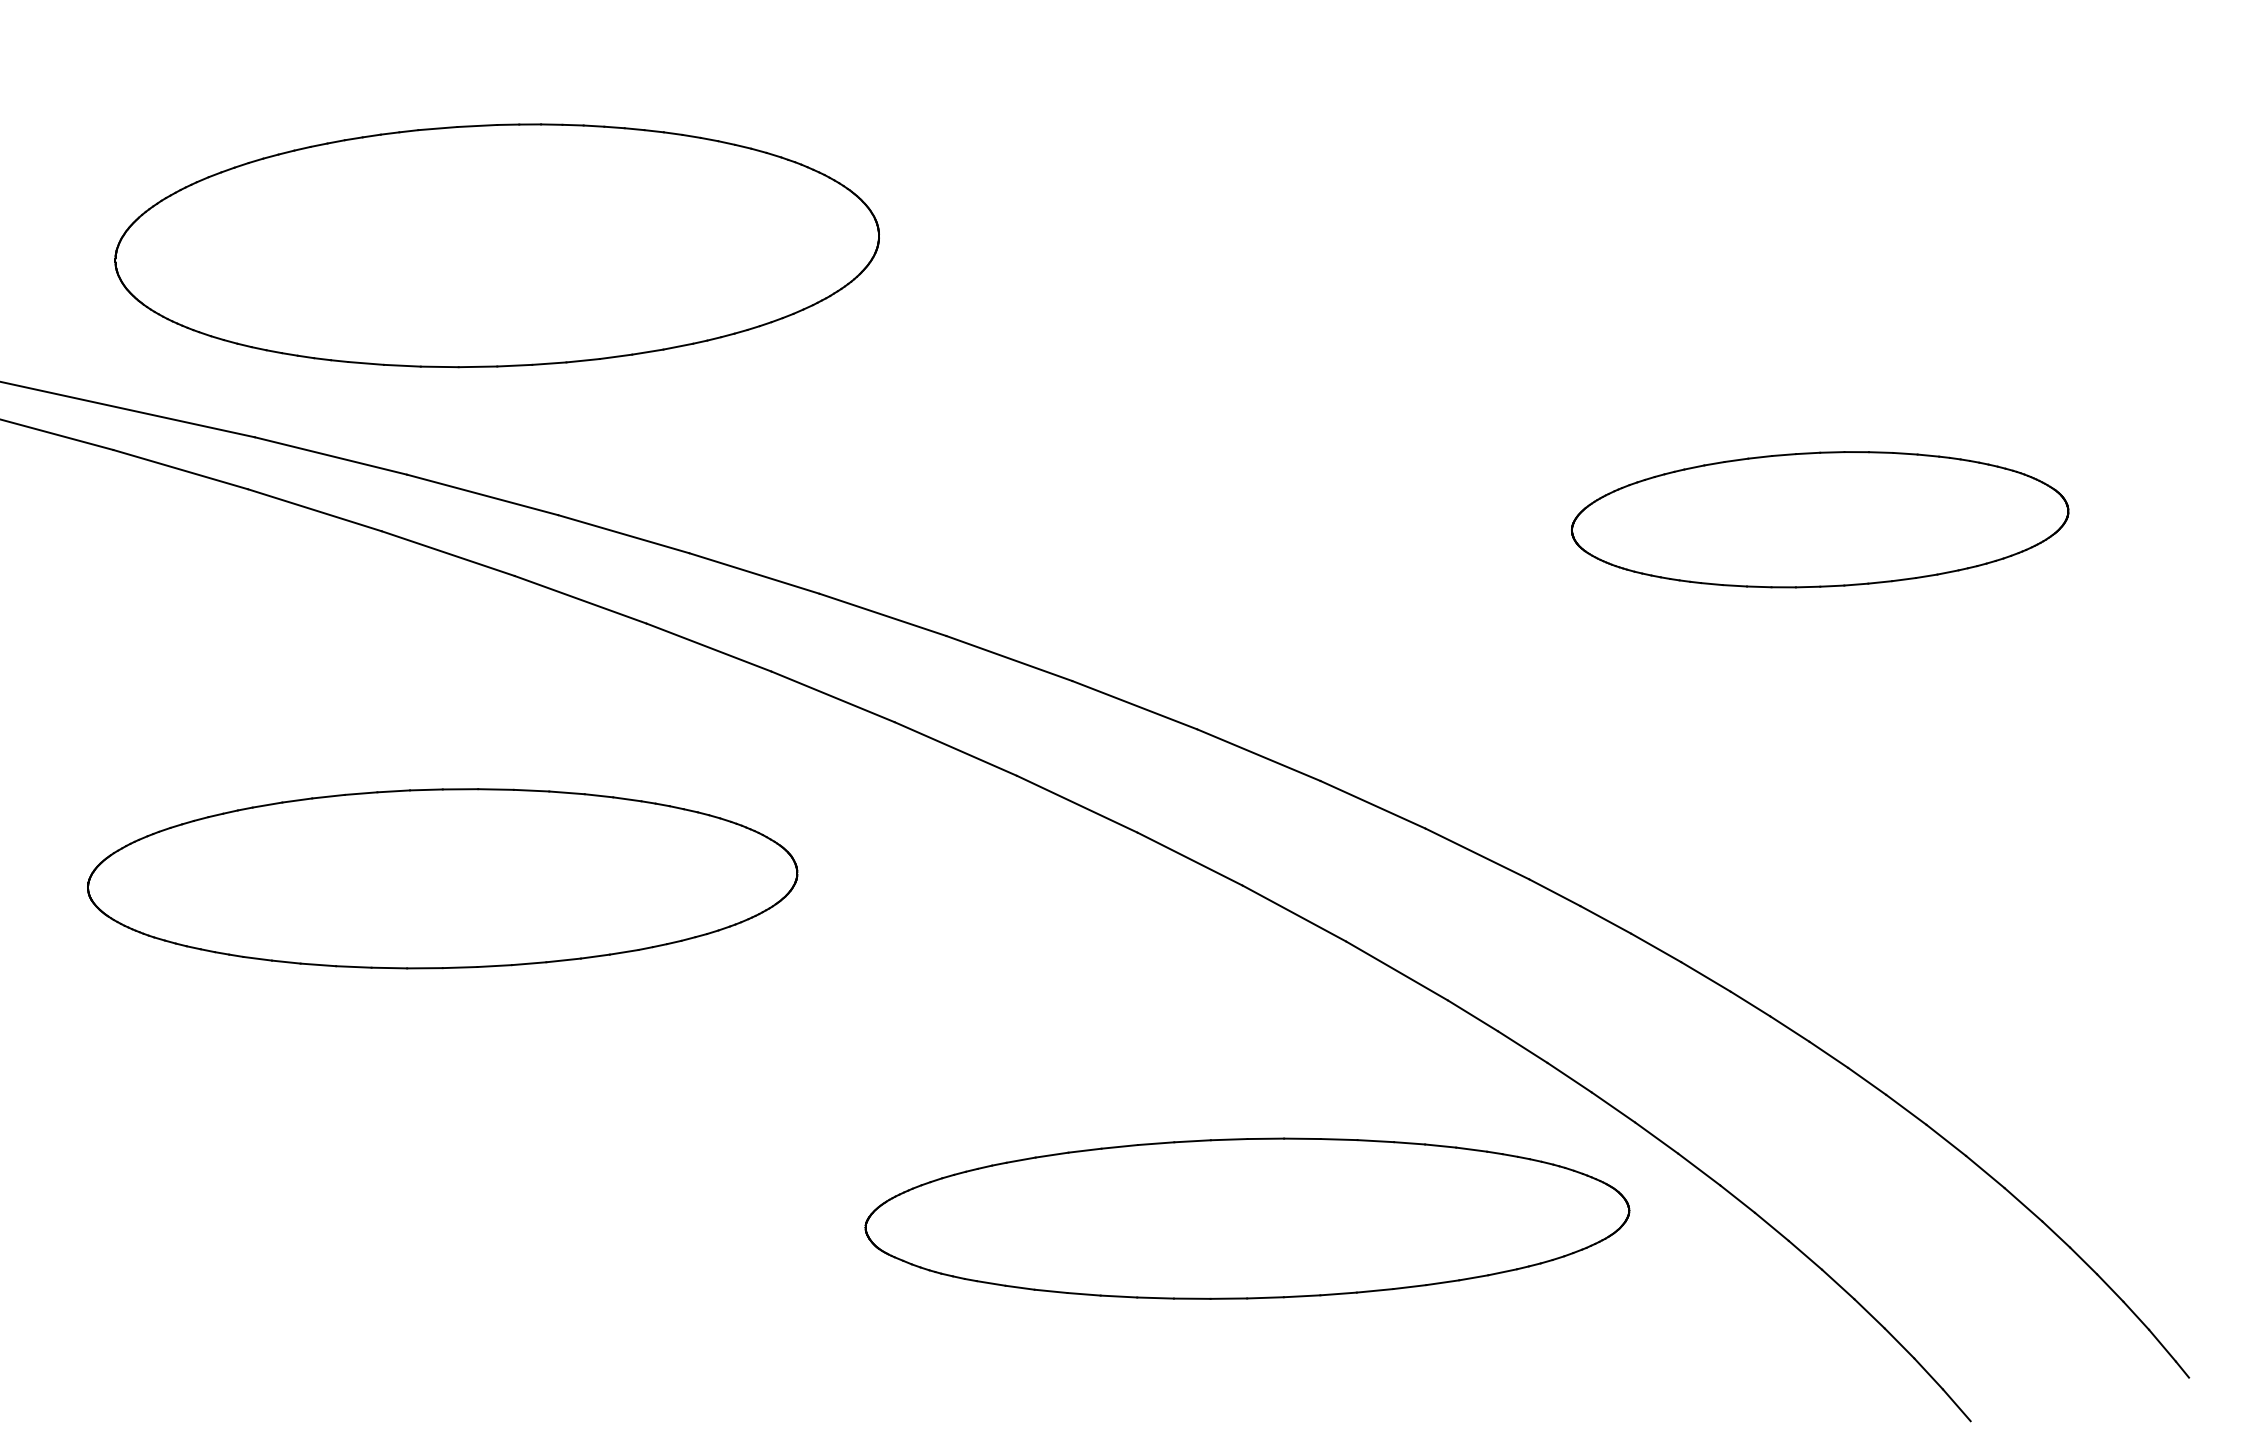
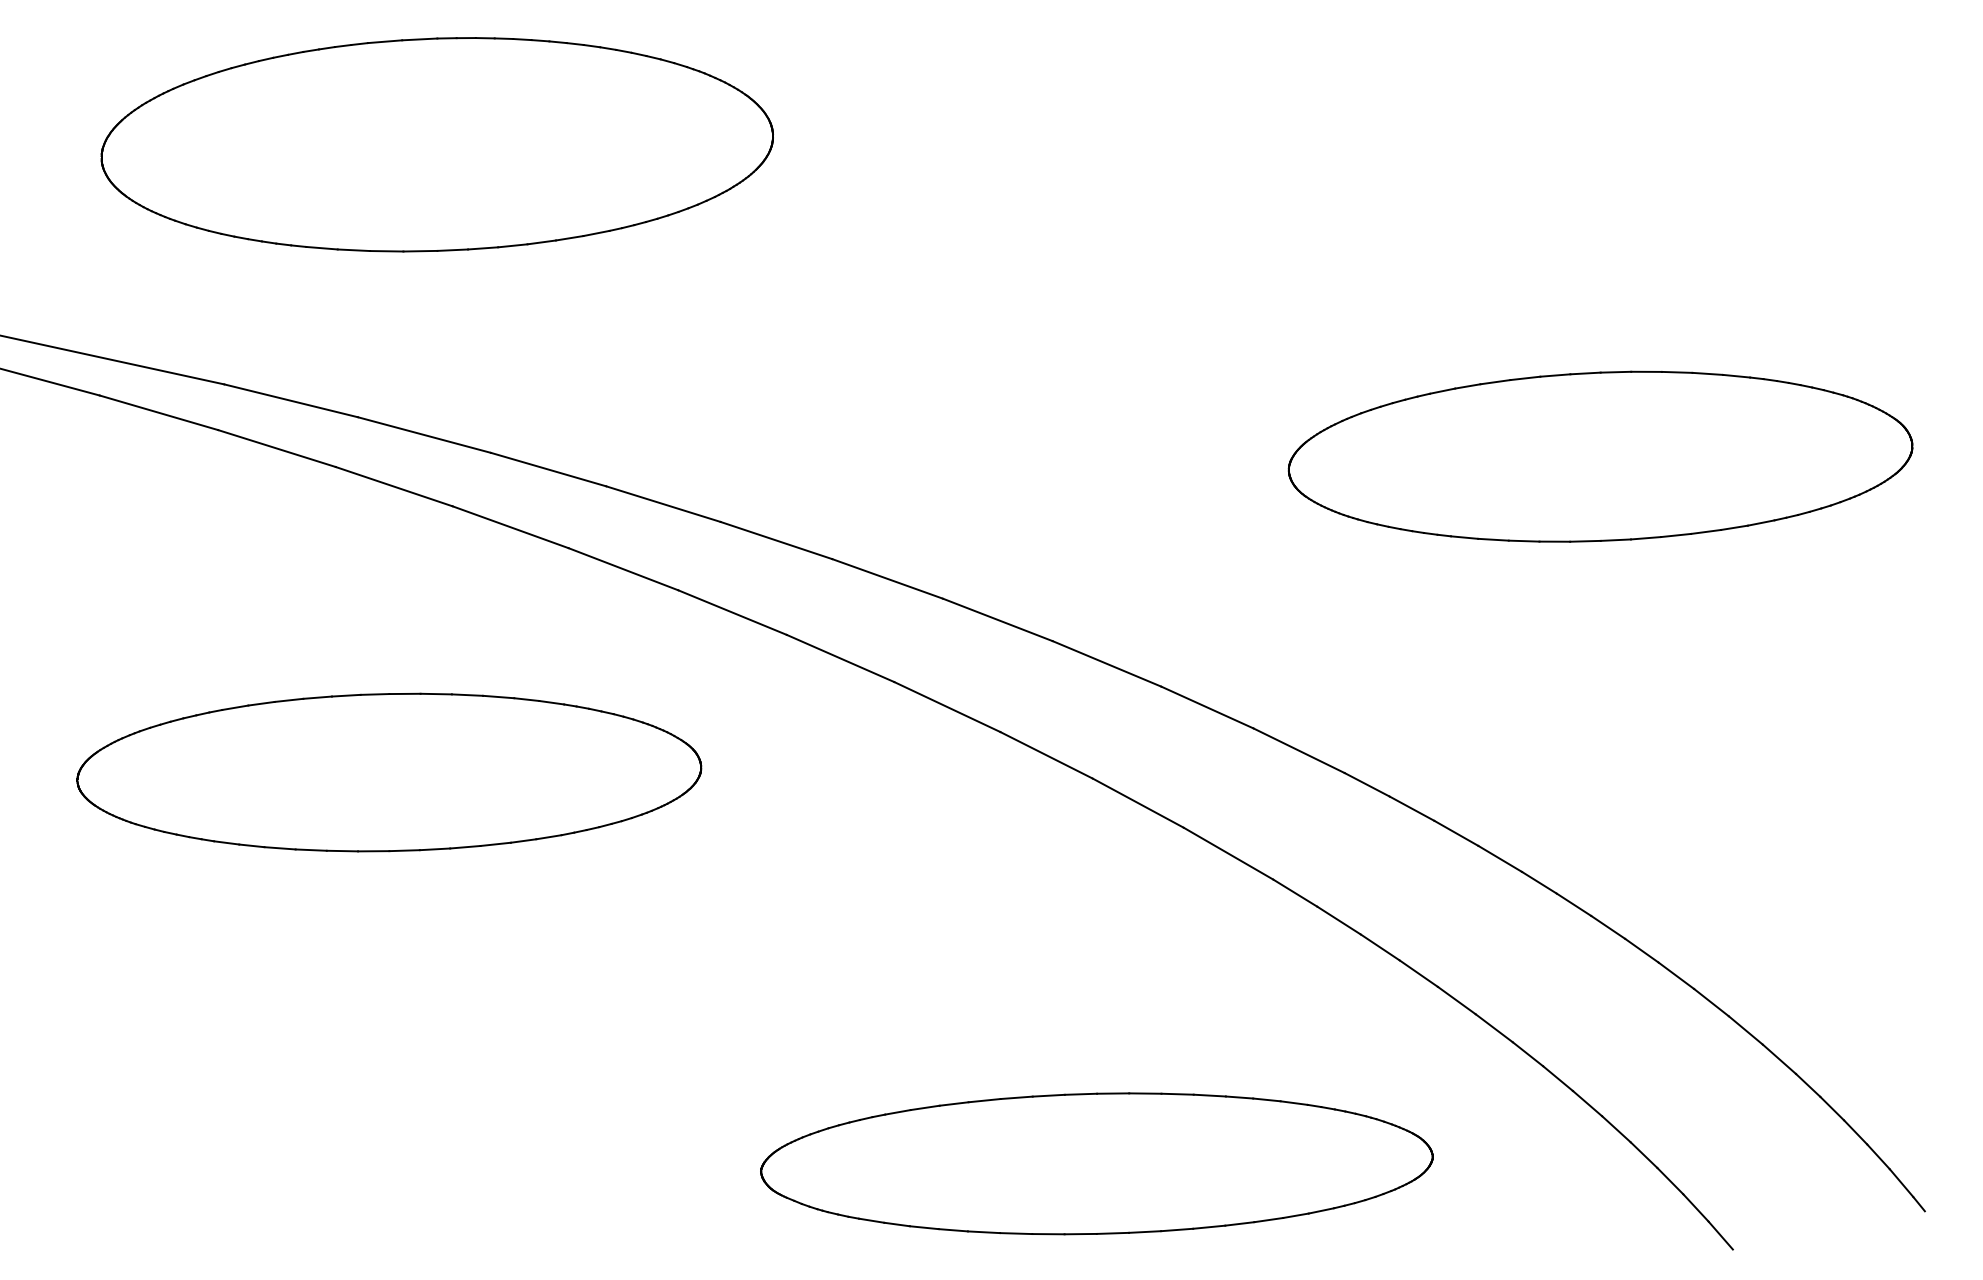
part: (496, 245) -> (436, 144), moved
part: (1819, 519) -> (1599, 456), size x1.43
part: (1247, 1218) -> (1097, 1163), moved

